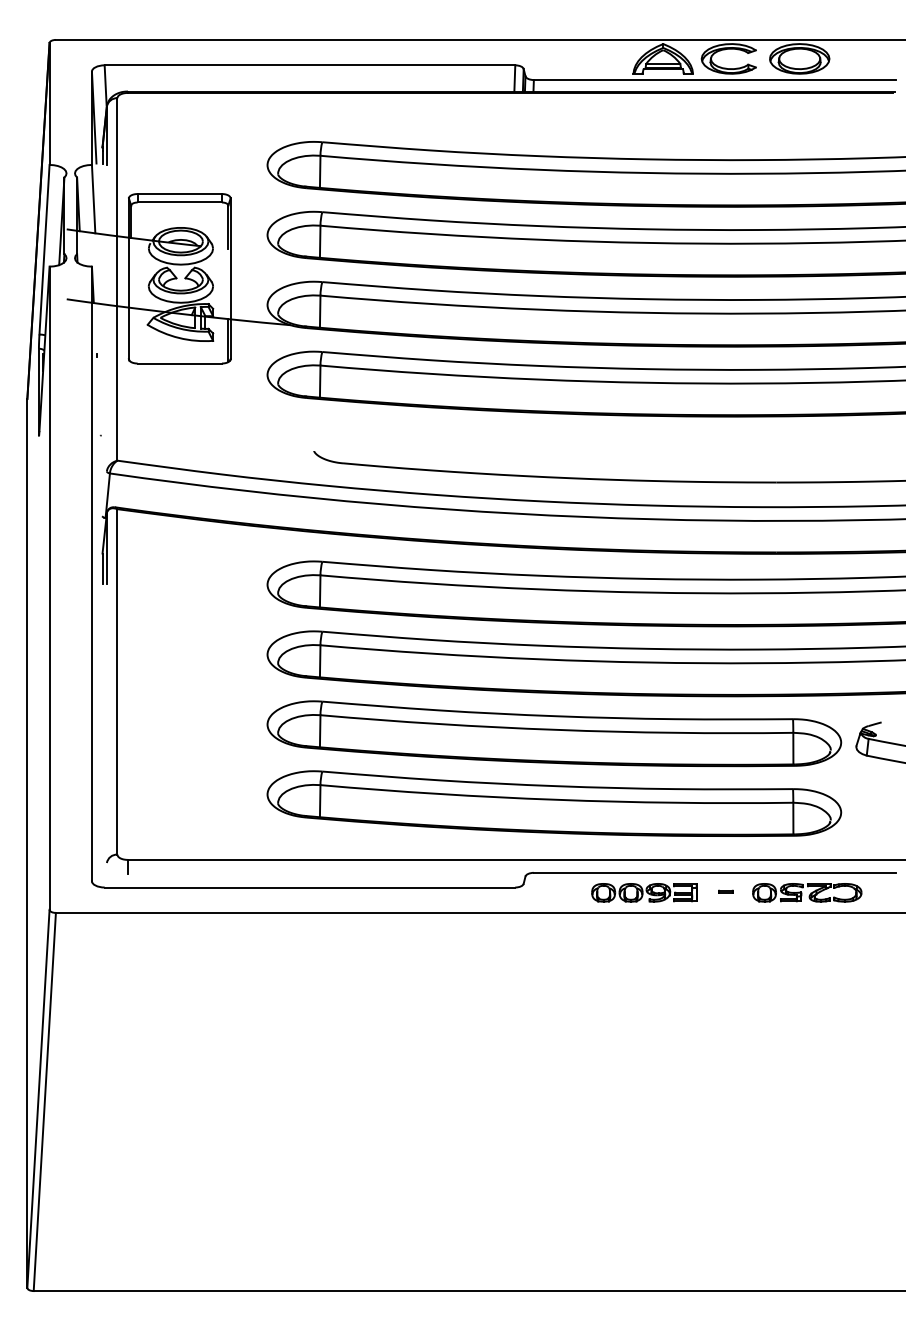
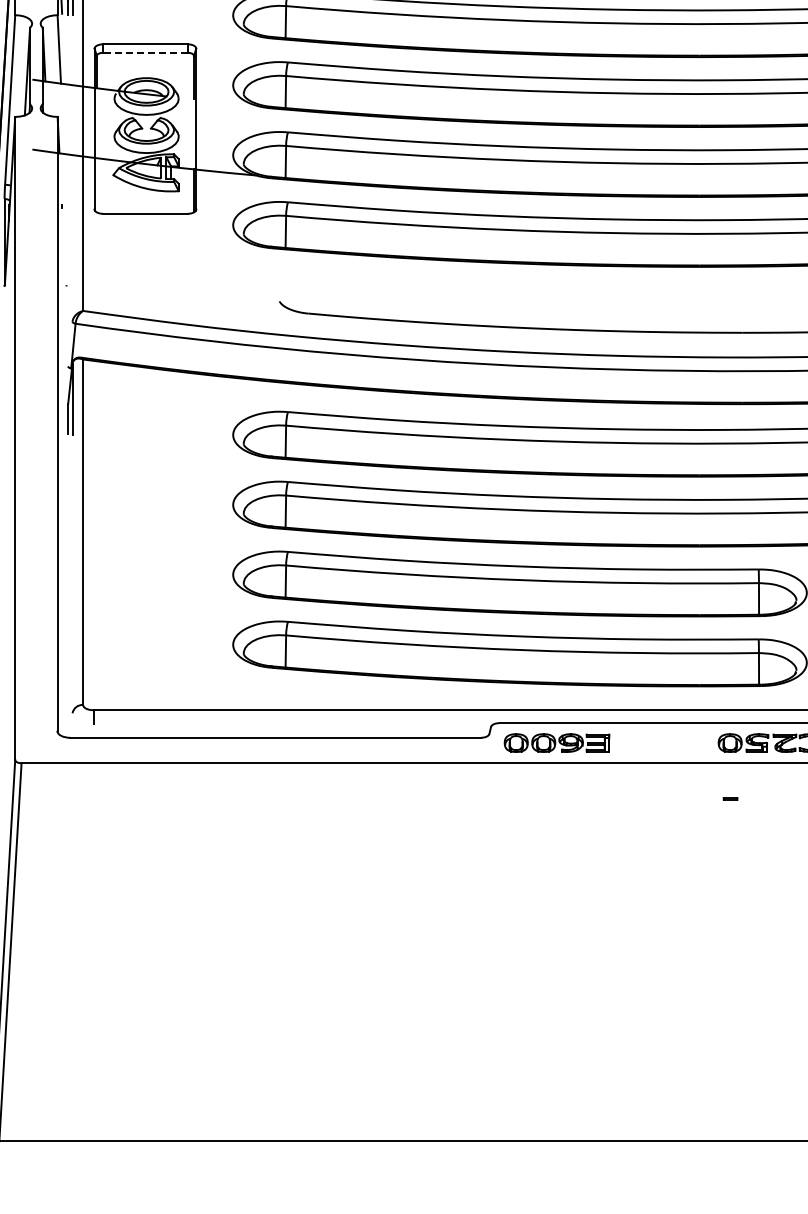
line: (179, 202) -> (145, 52), solid -> dashed
part: (725, 891) -> (730, 798), moved
part: (644, 892) -> (557, 742), moved

